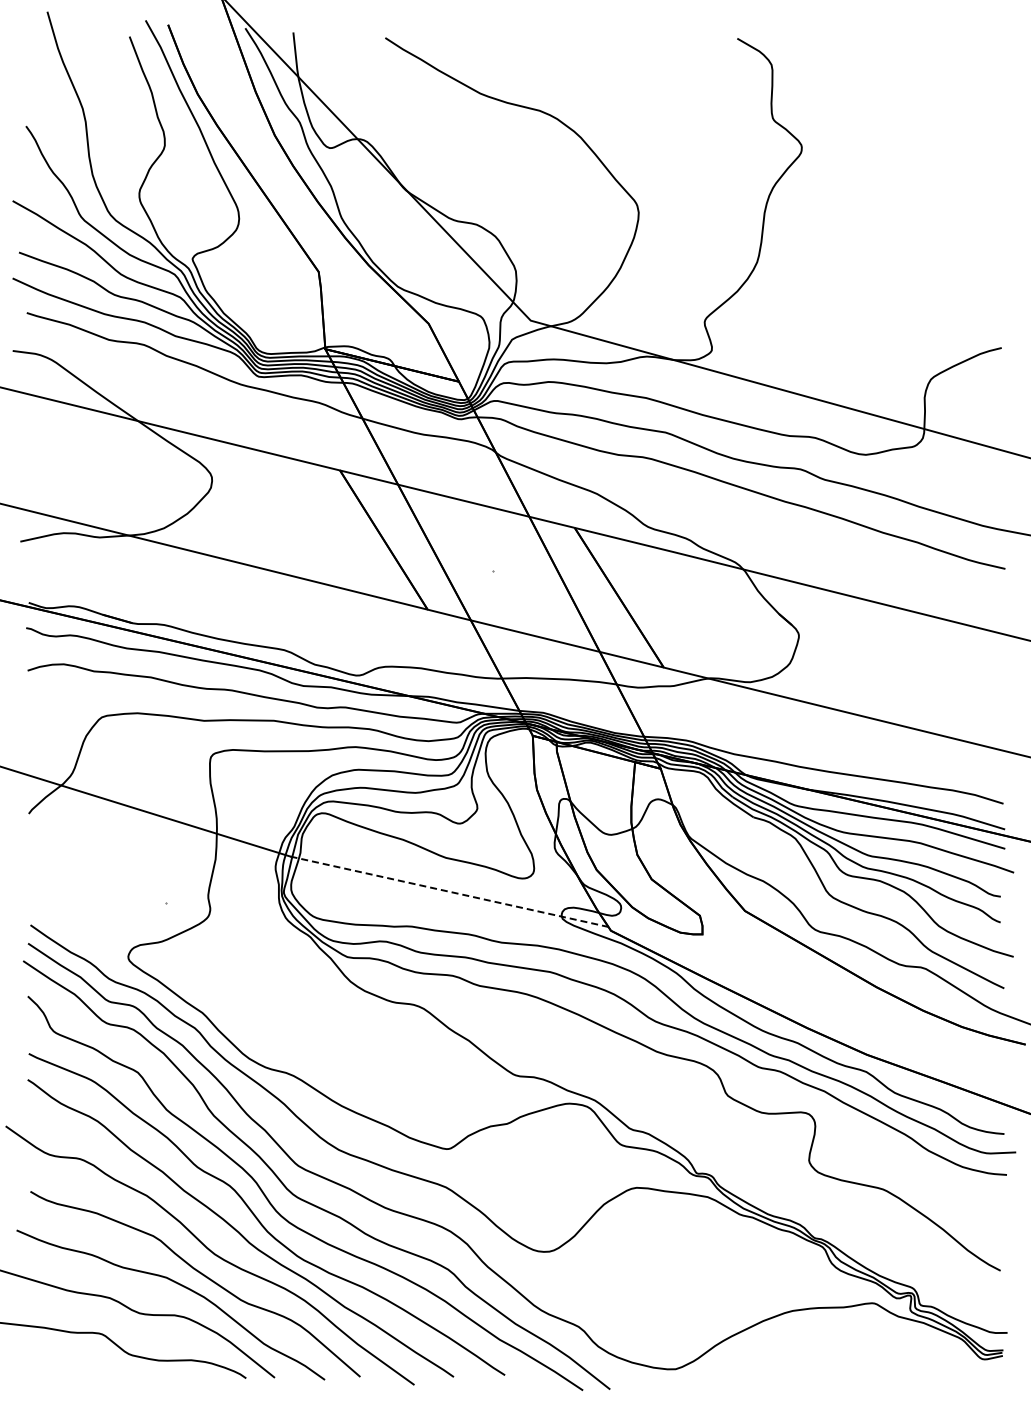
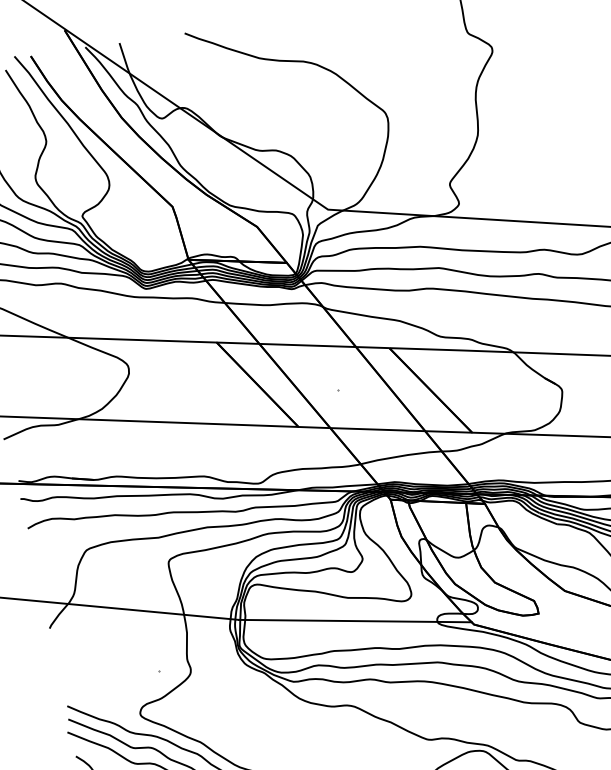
line: (449, 891) -> (355, 620), dashed -> solid

